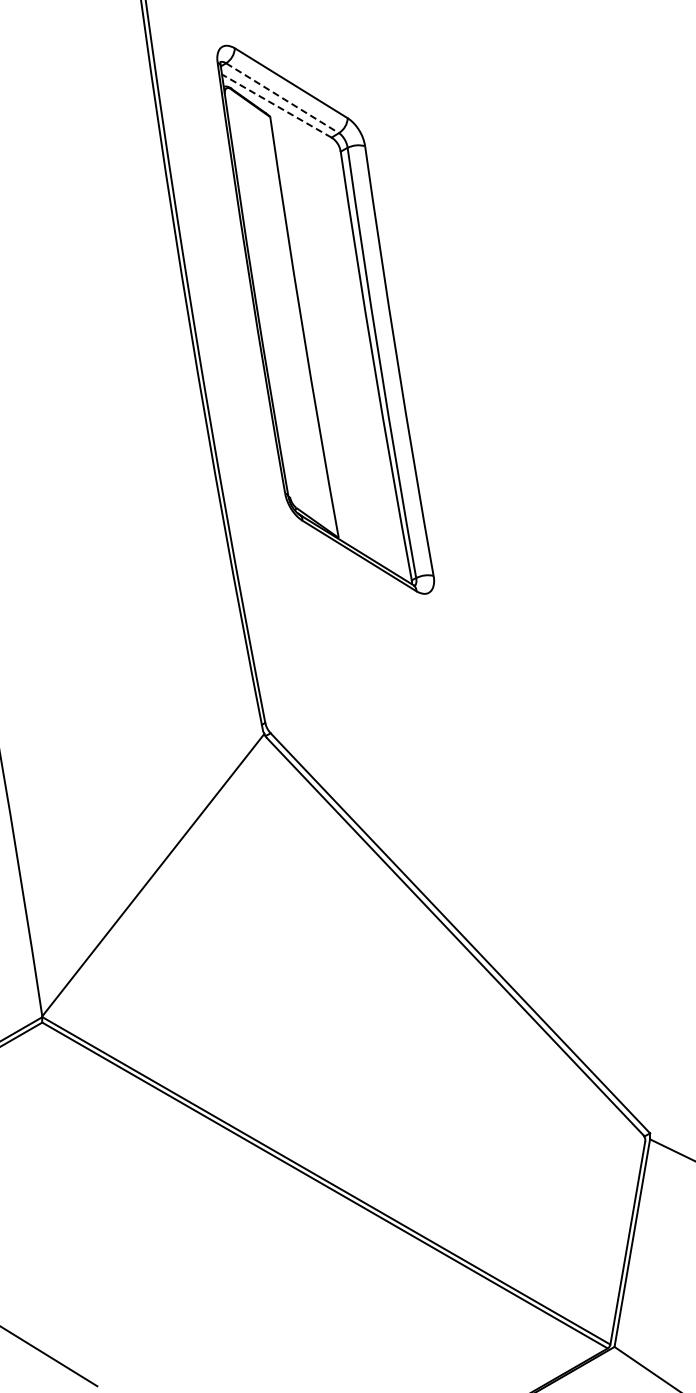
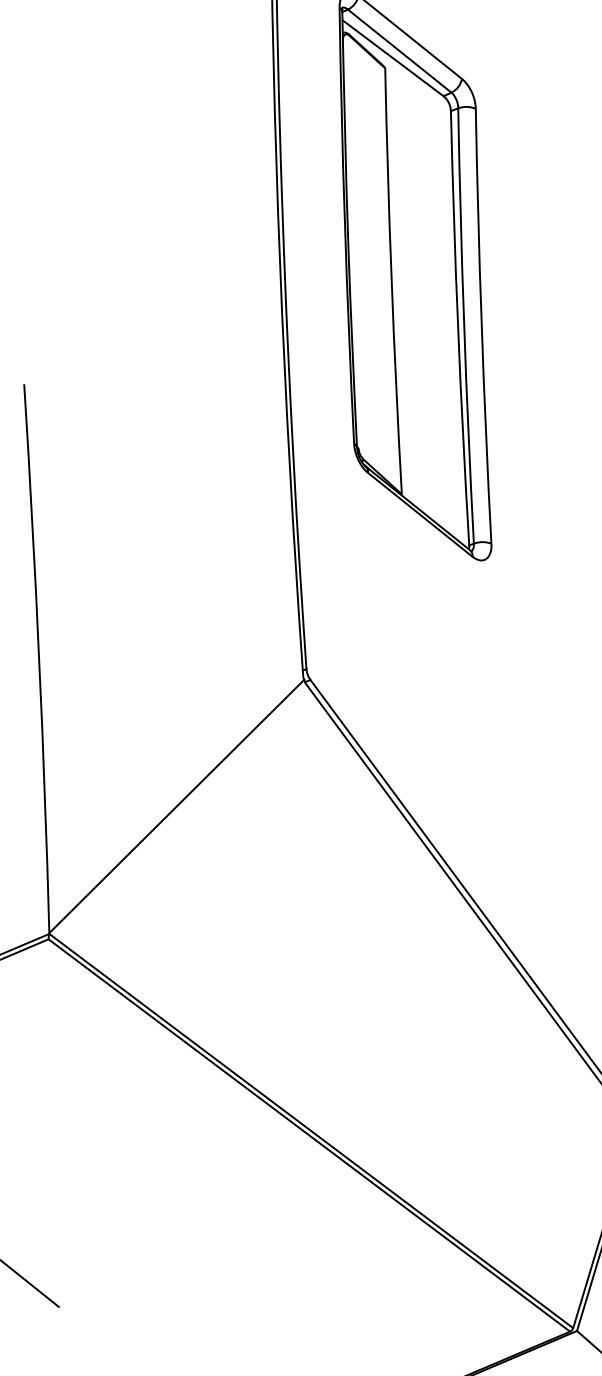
line: (282, 98) -> (399, 51), dashed -> solid
line: (276, 105) -> (392, 57), dashed -> solid

